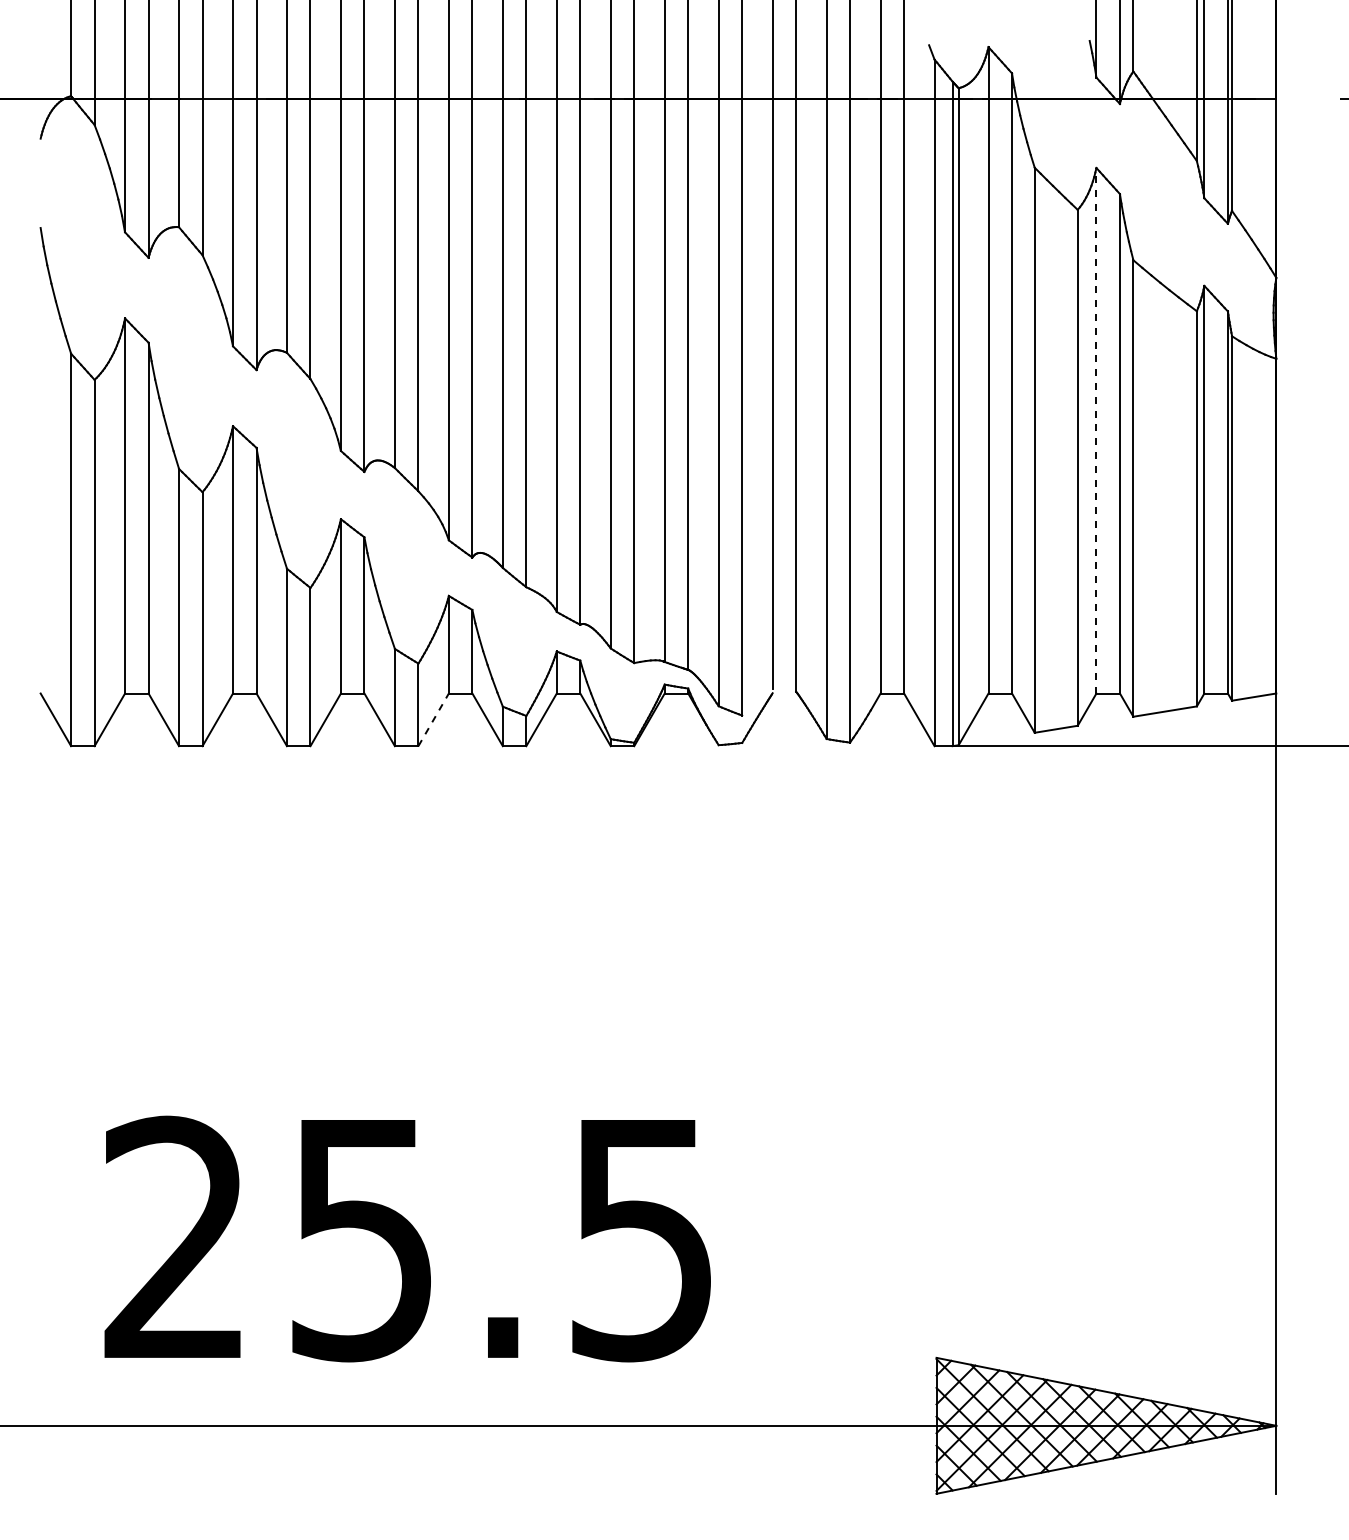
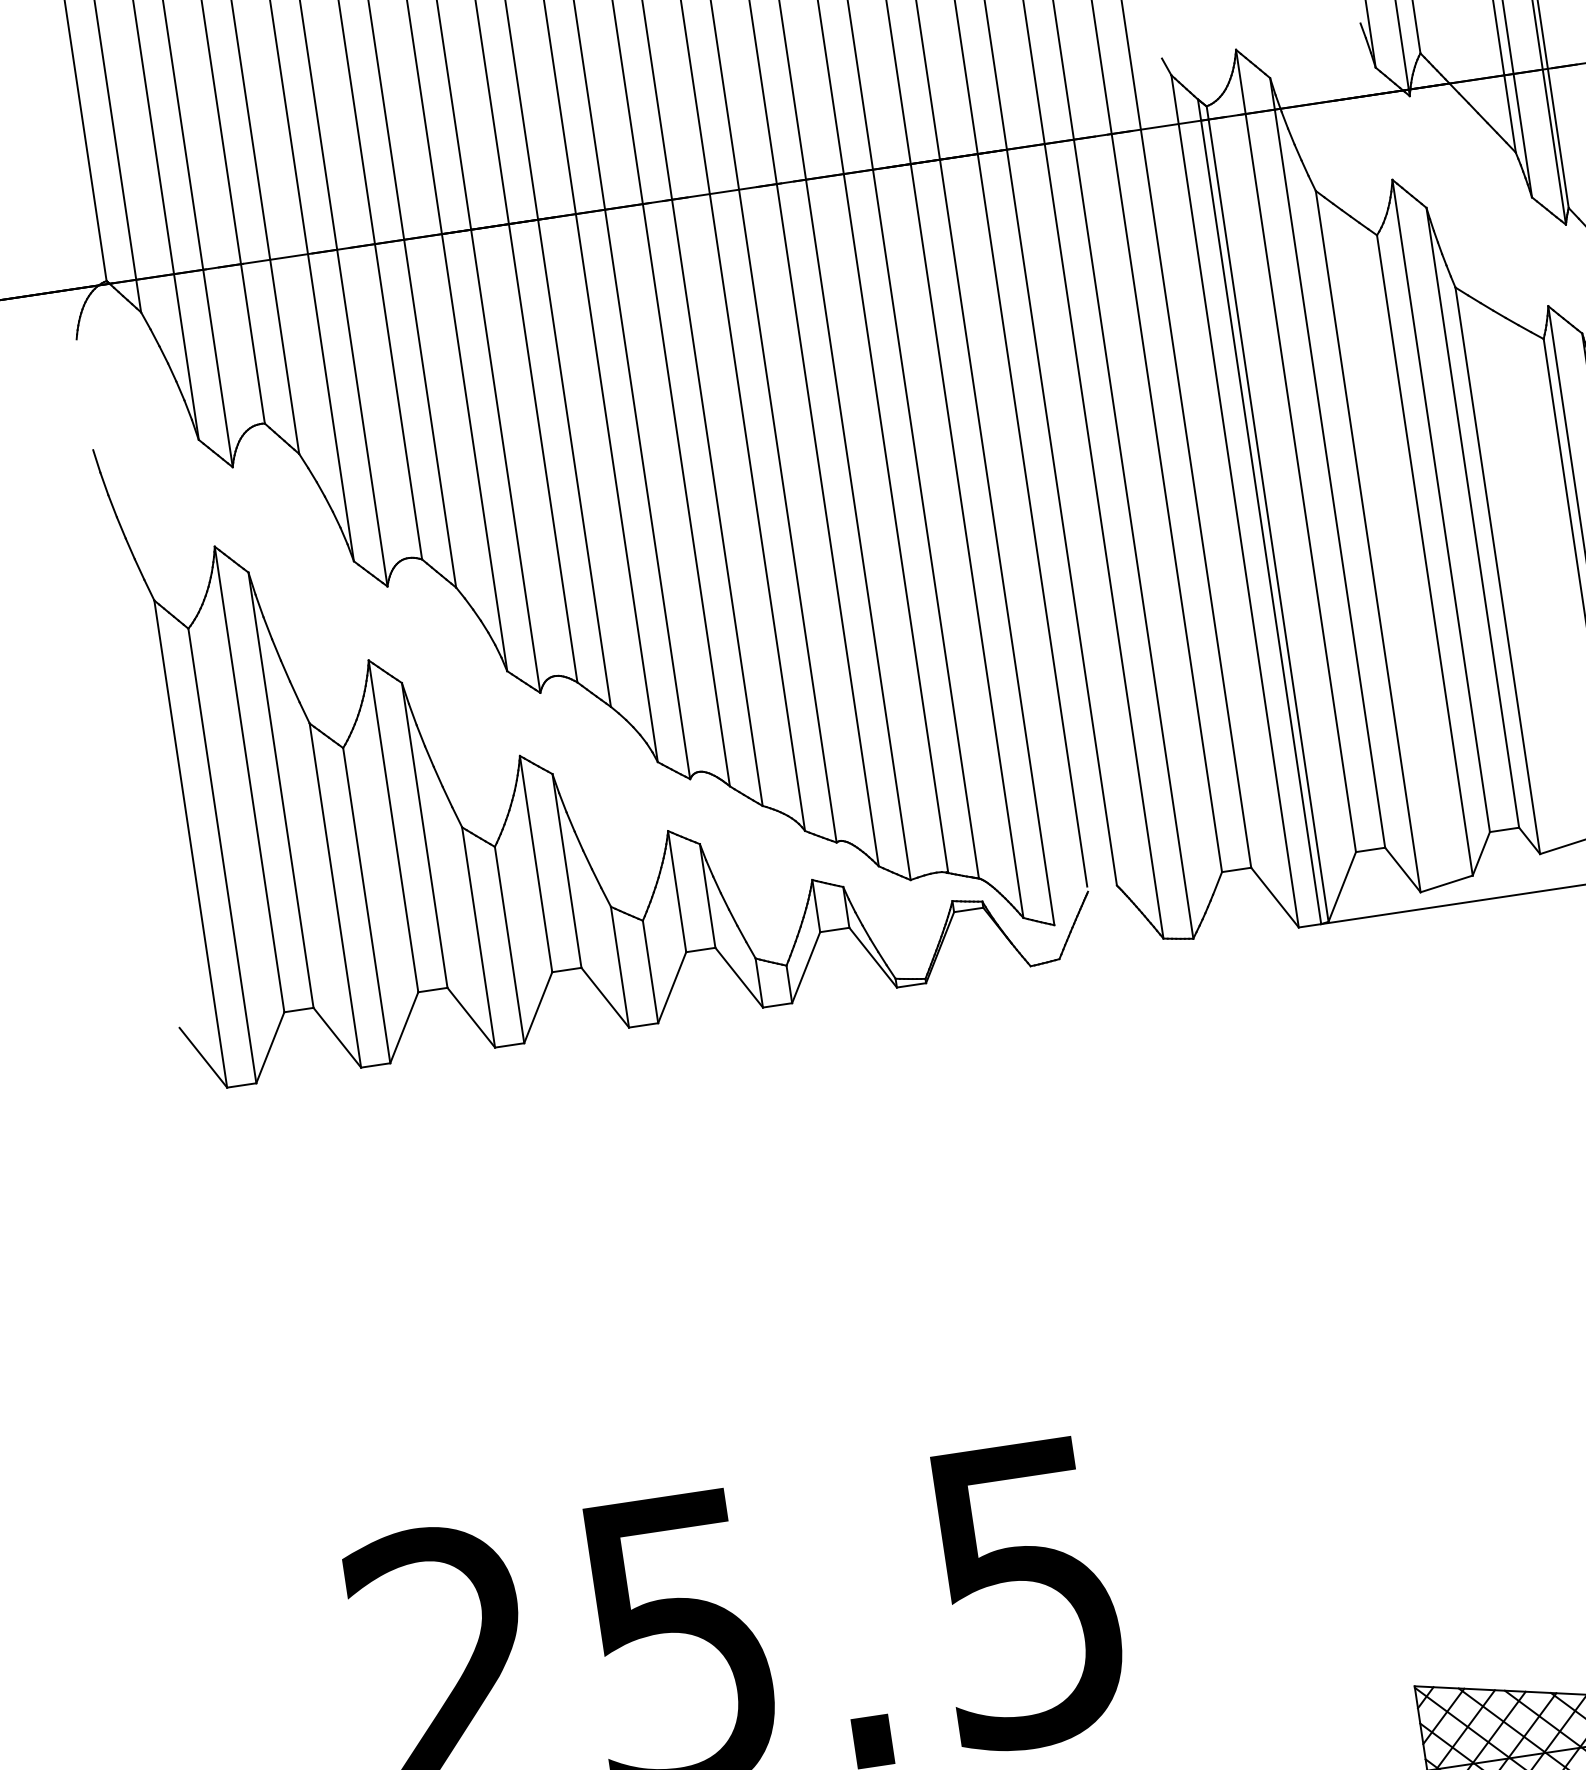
line: (1096, 430) -> (1441, 505), dashed -> solid
line: (433, 719) -> (671, 987), dashed -> solid

